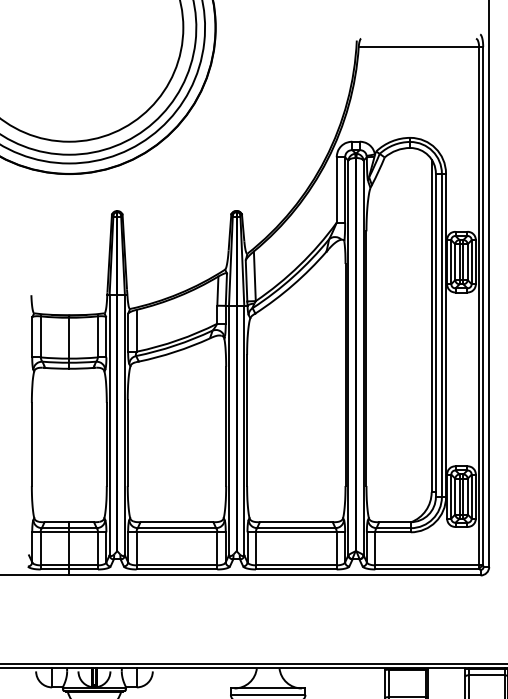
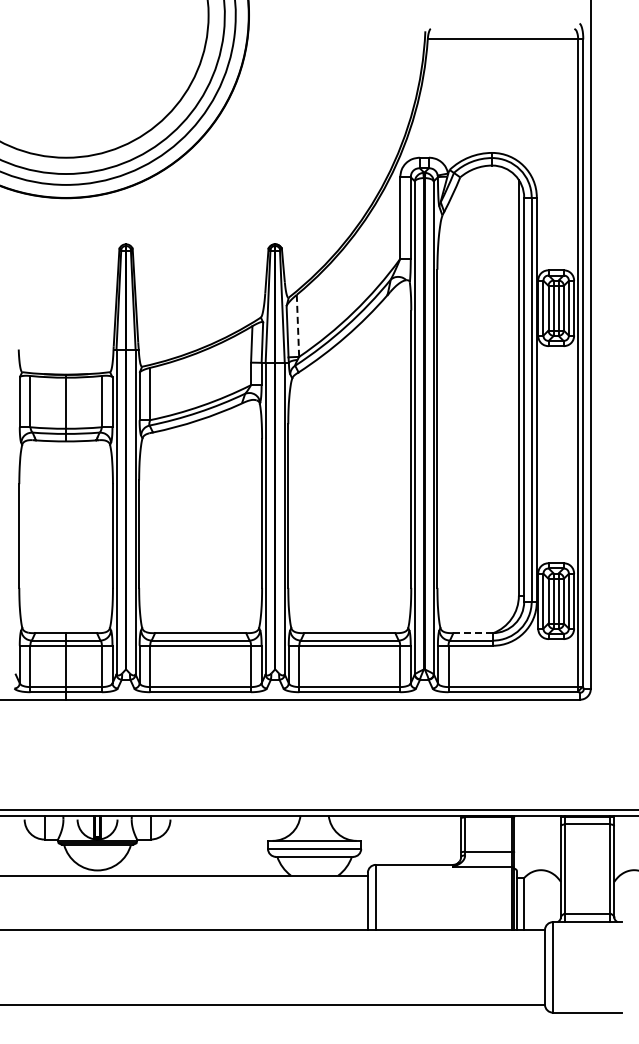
line: (254, 276) -> (297, 326), solid -> dashed
line: (395, 522) -> (473, 633), solid -> dashed

